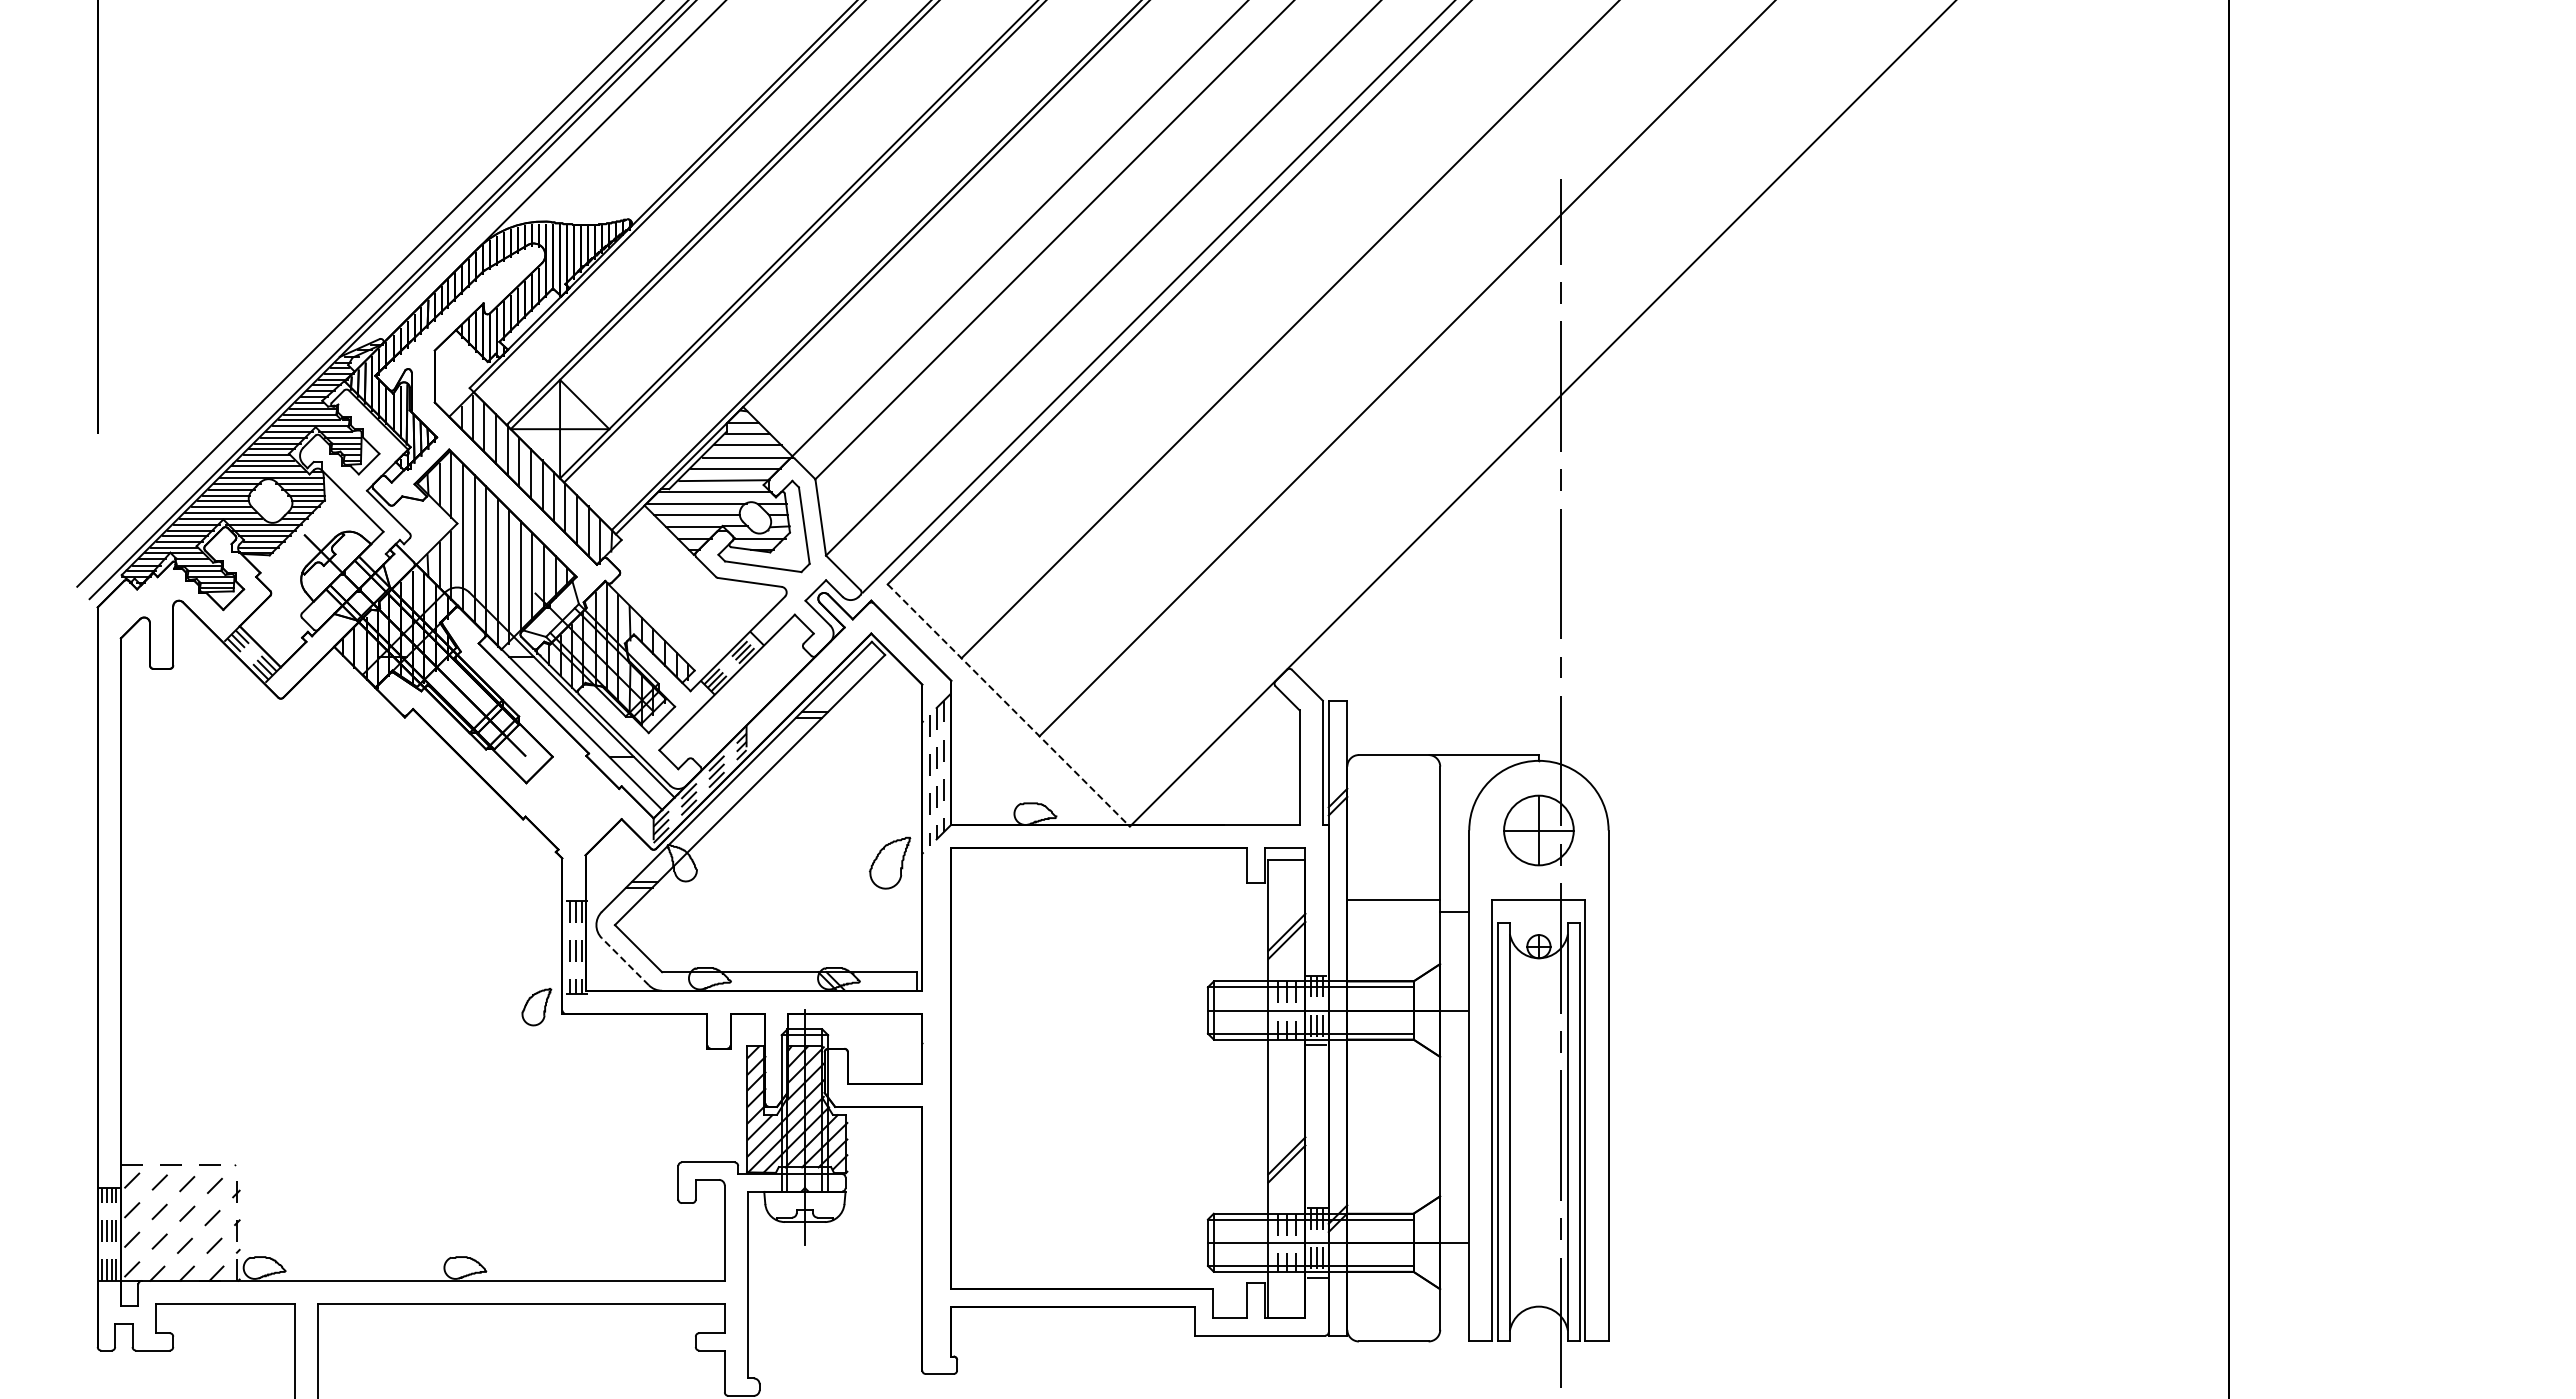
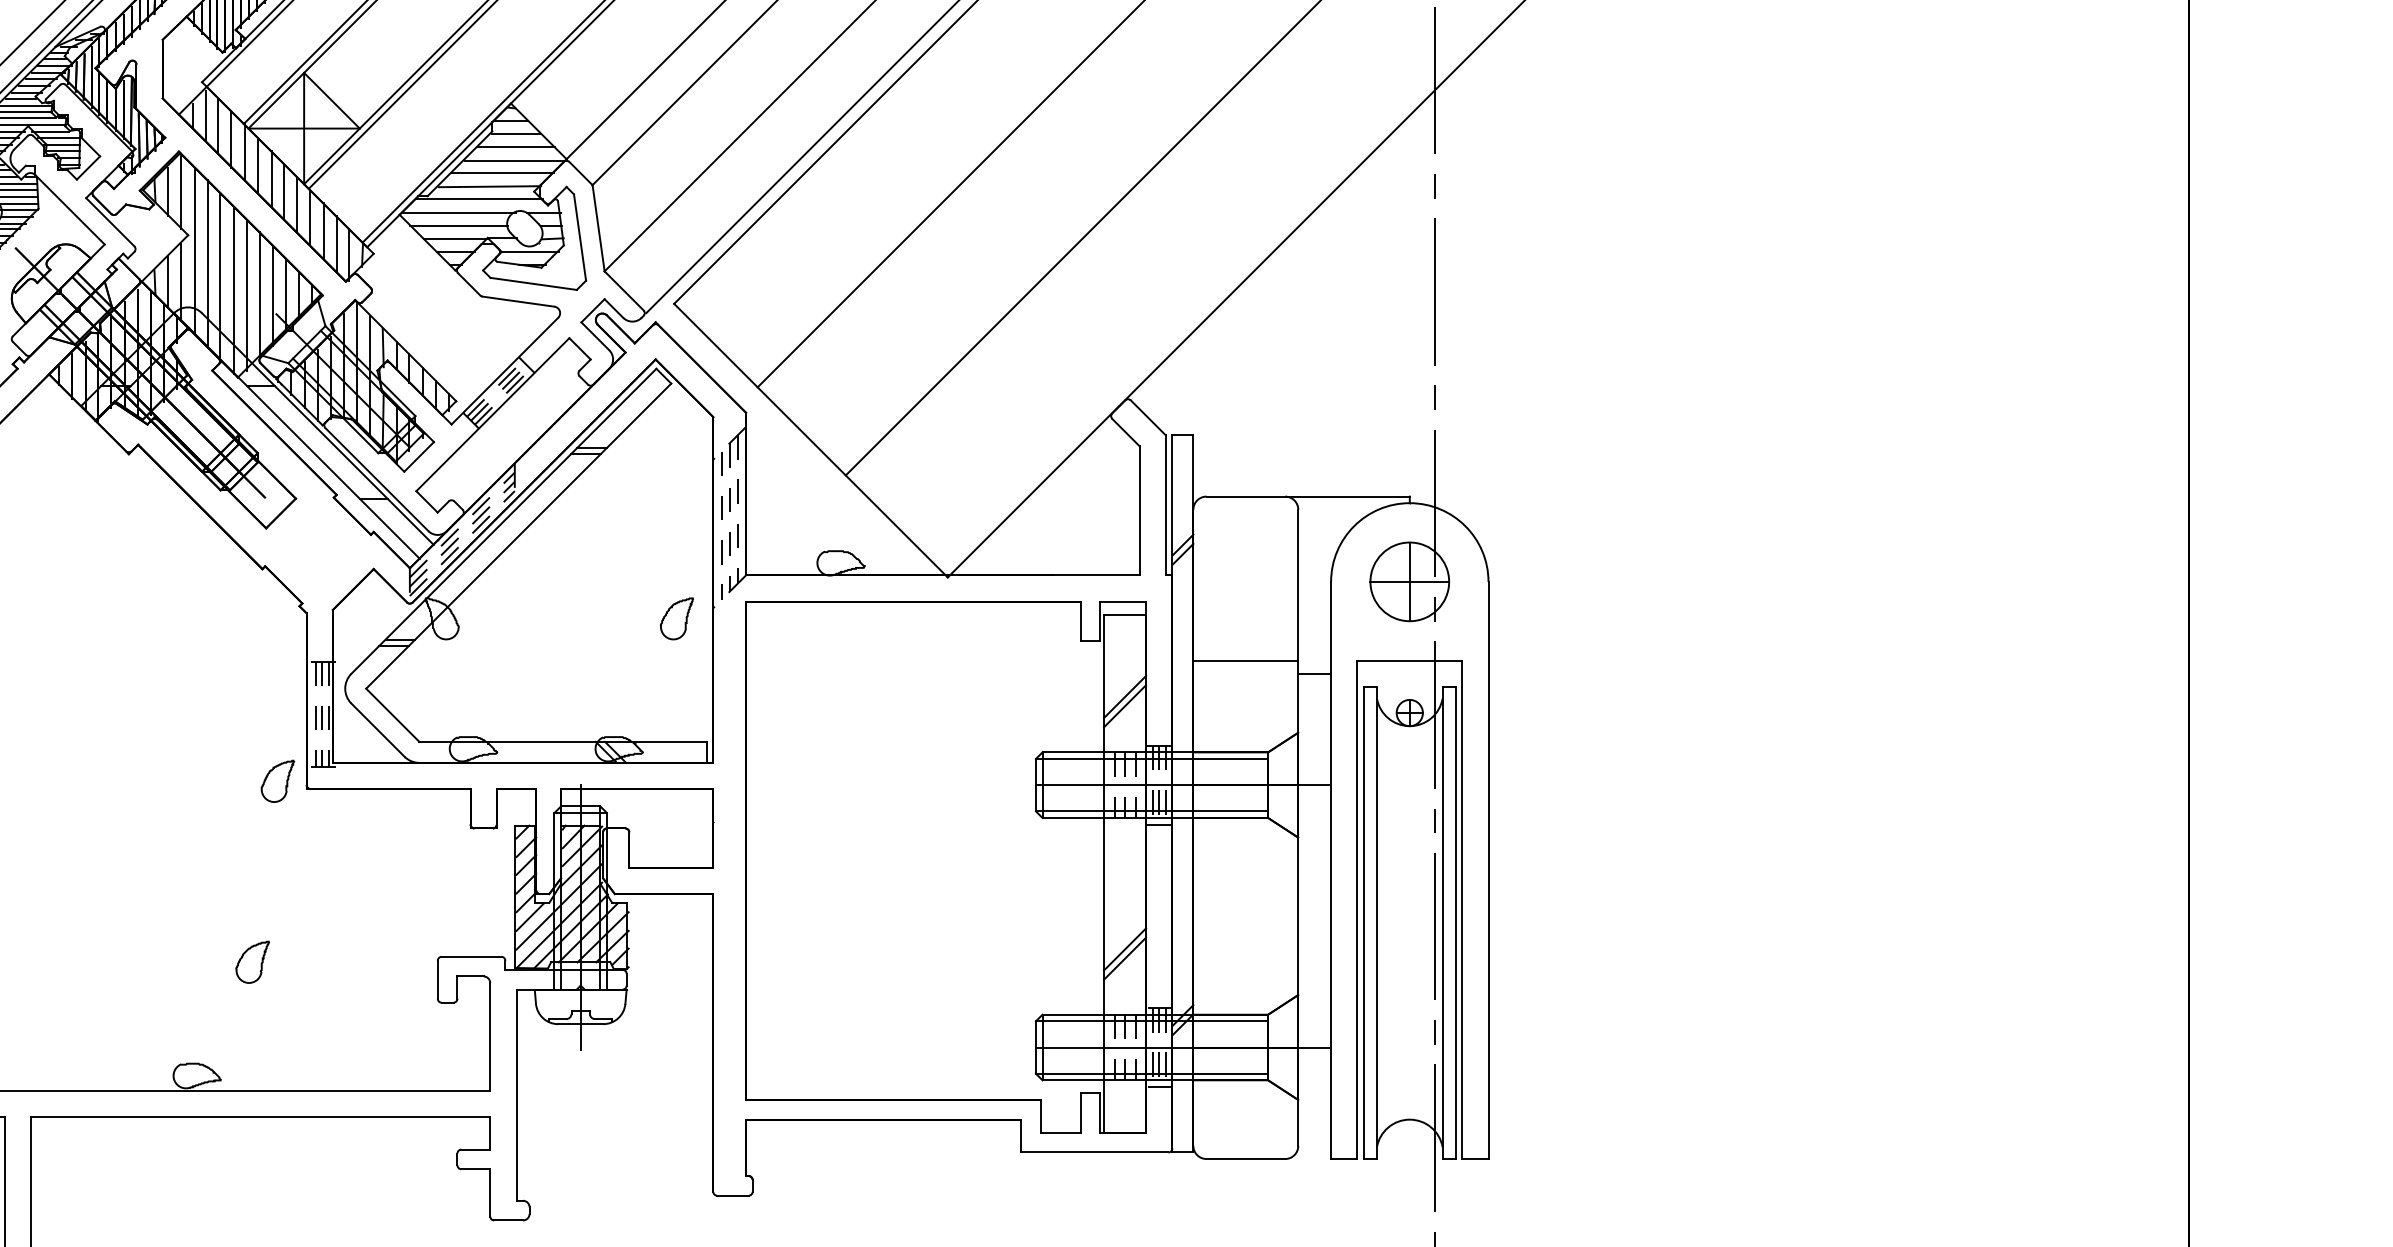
line: (1009, 705) -> (811, 440), dashed -> solid
part: (889, 863) -> (676, 619), size x0.71
line: (625, 961) -> (378, 729), dashed -> solid
part: (514, 1167) -> (252, 962), added

